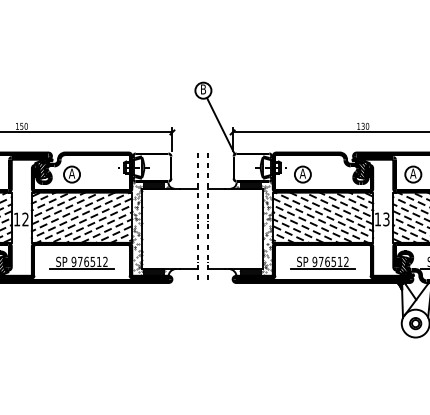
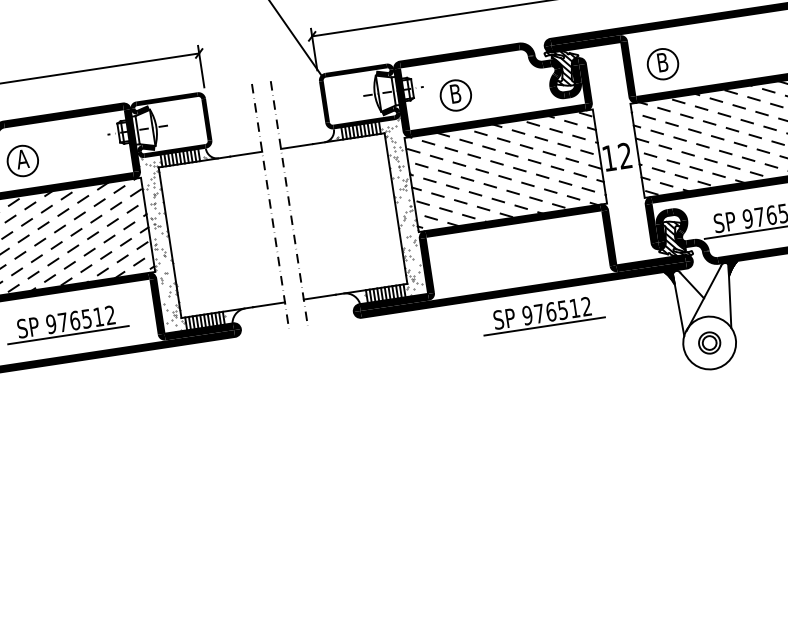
text: (302, 173) -> (454, 93), A -> B
text: (413, 173) -> (663, 62), A -> B
text: (386, 219) -> (625, 156), 13 -> 12
part: (322, 262) -> (541, 314), moved

